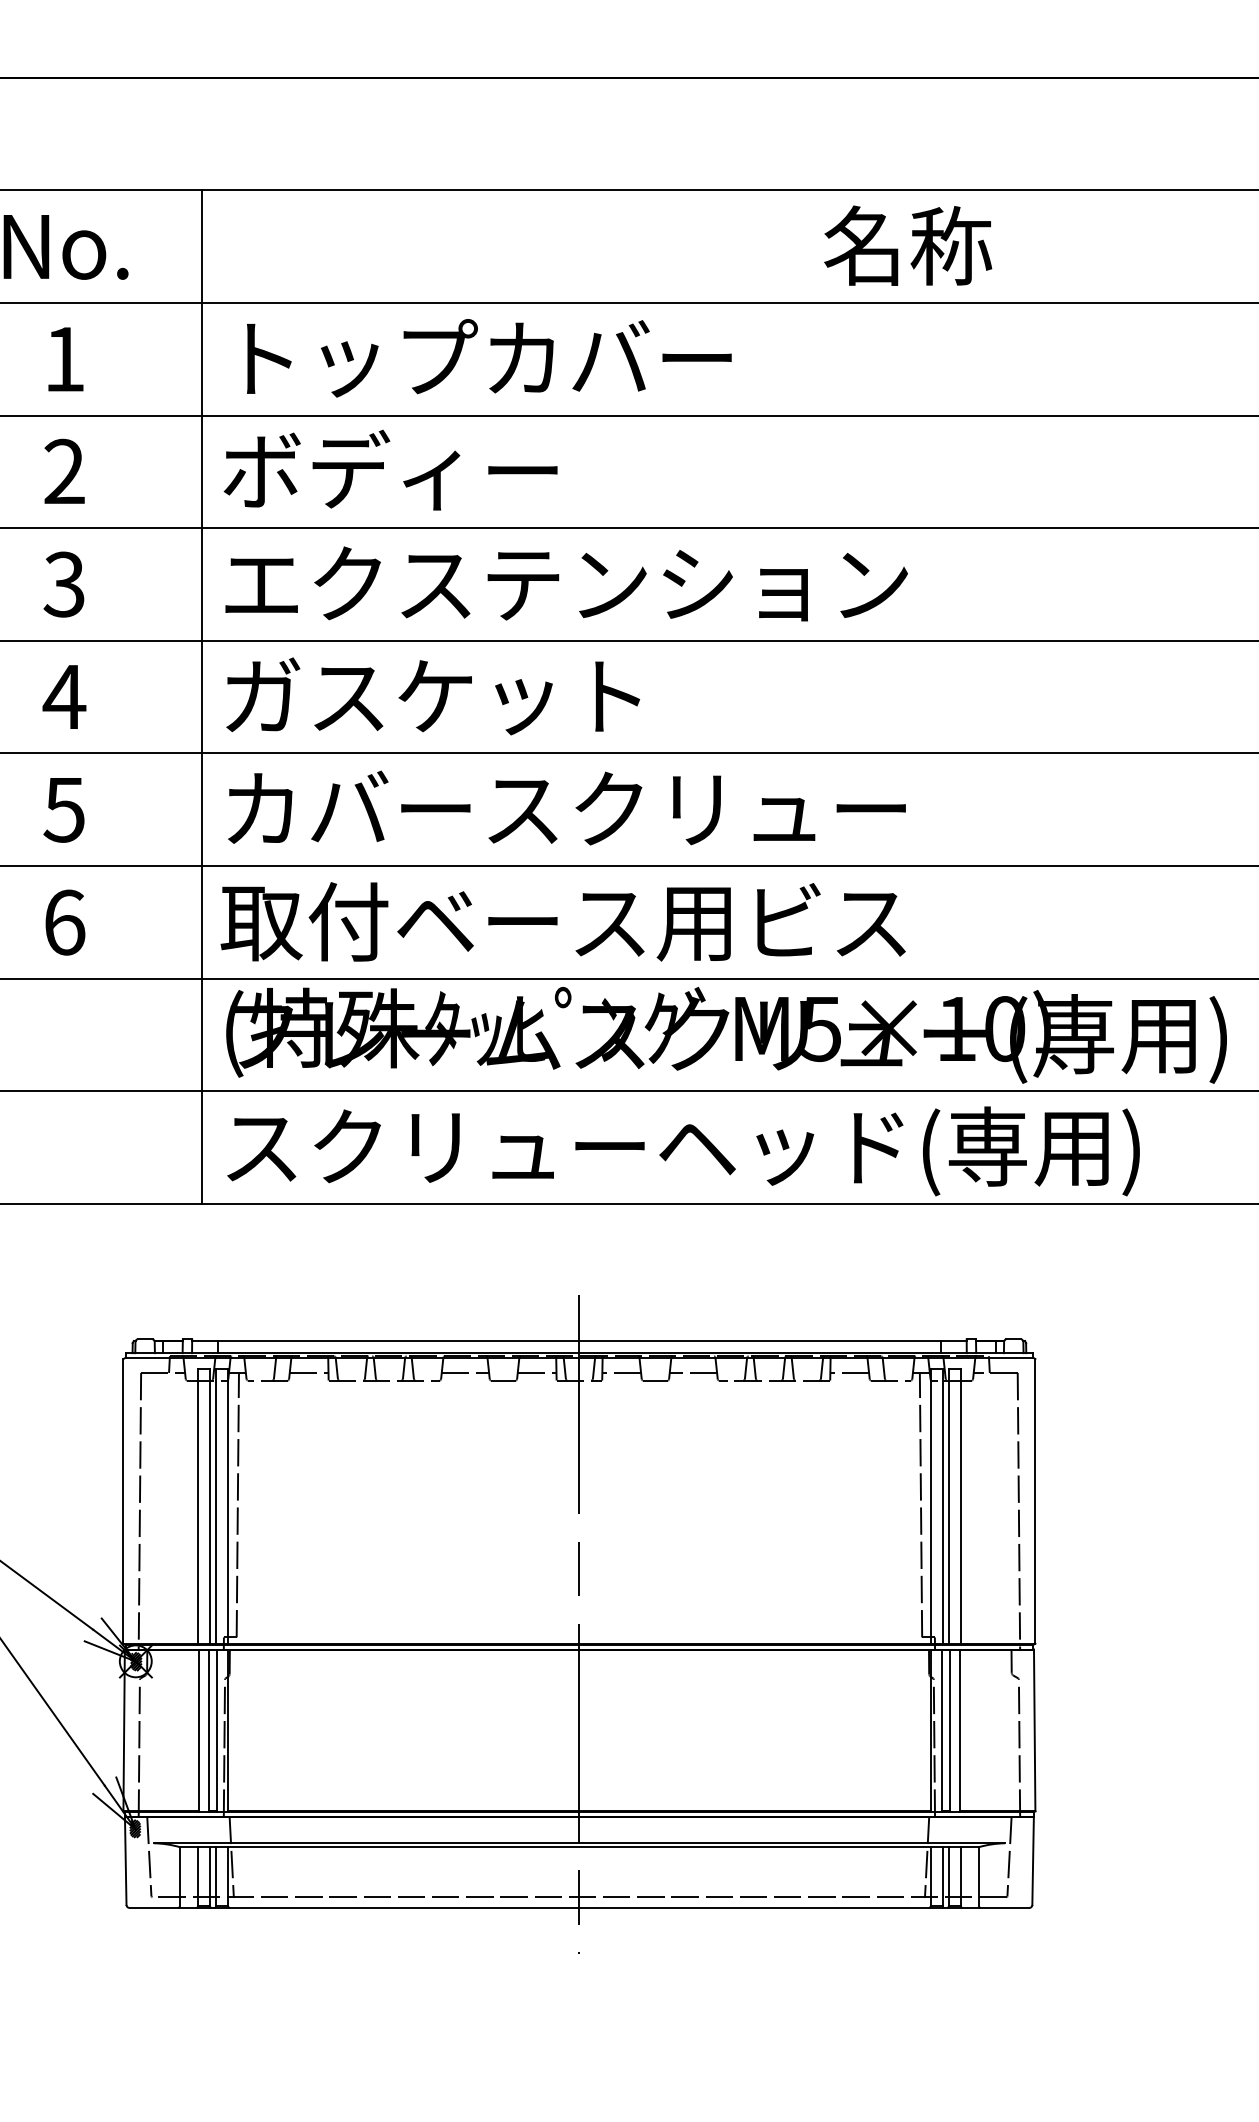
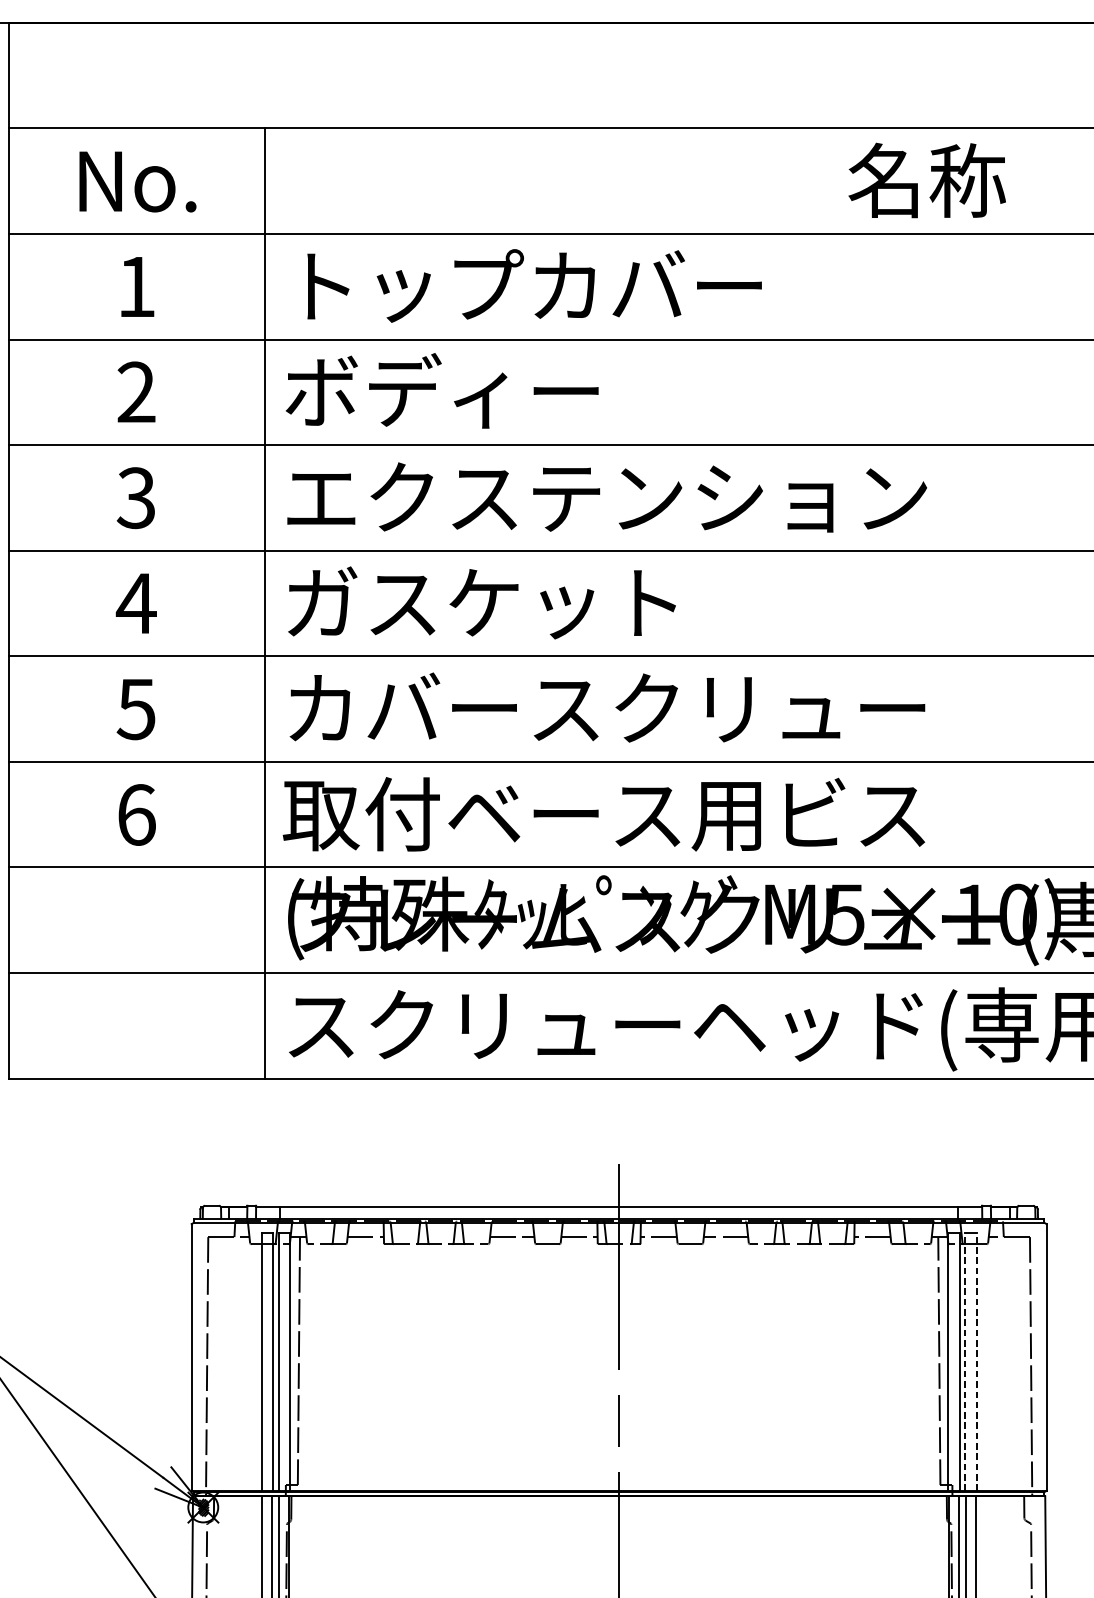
line: (948, 1505) -> (965, 1361), solid -> dashed
line: (960, 1505) -> (976, 1361), solid -> dashed

